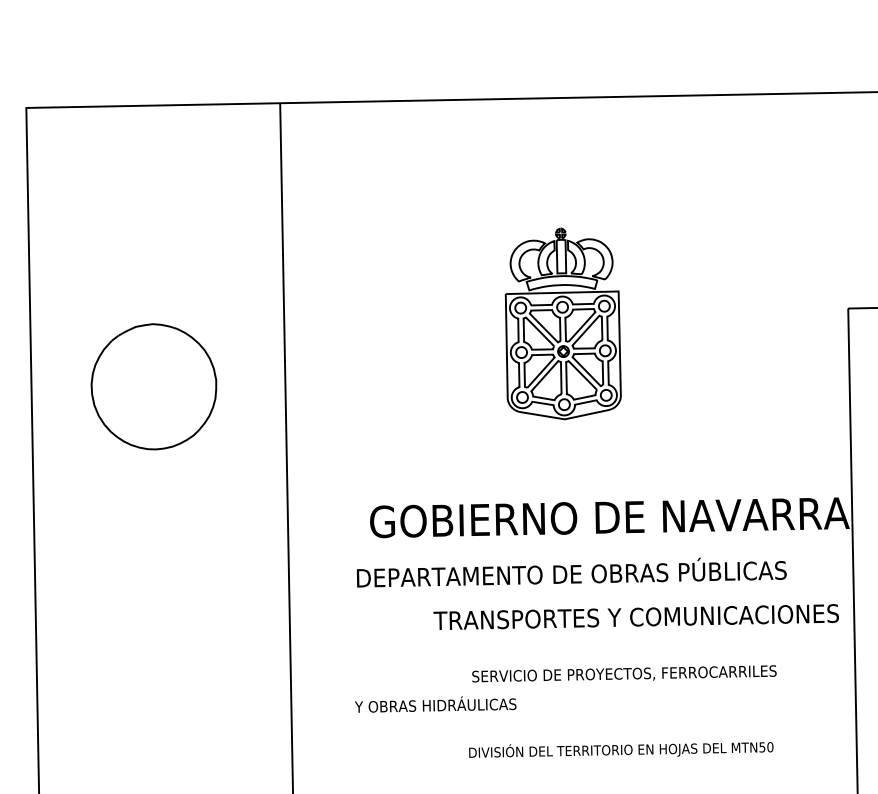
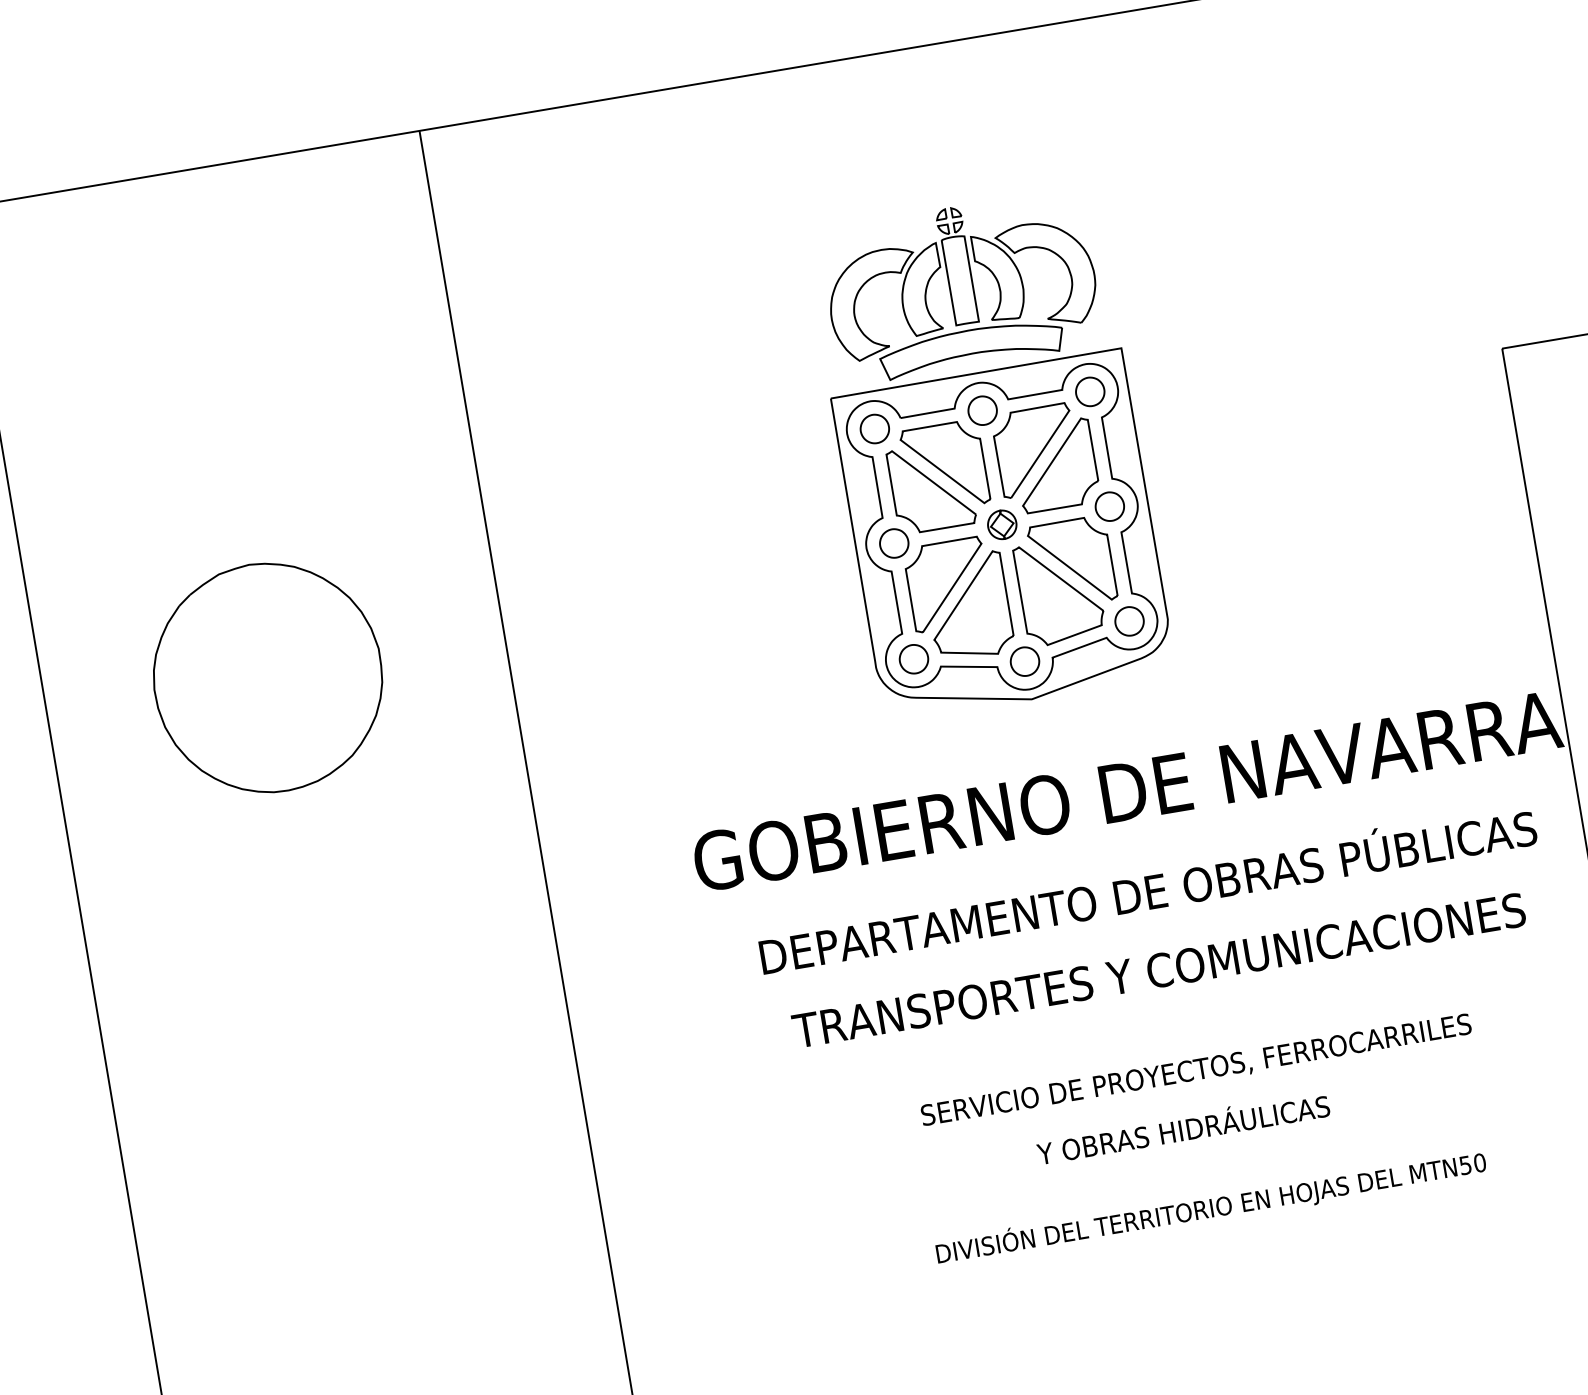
part: (563, 323) -> (991, 452), size x1.43
text: (571, 572) -> (1147, 889), moved
text: (635, 616) -> (1157, 969), moved
text: (435, 704) -> (1182, 1128), moved

